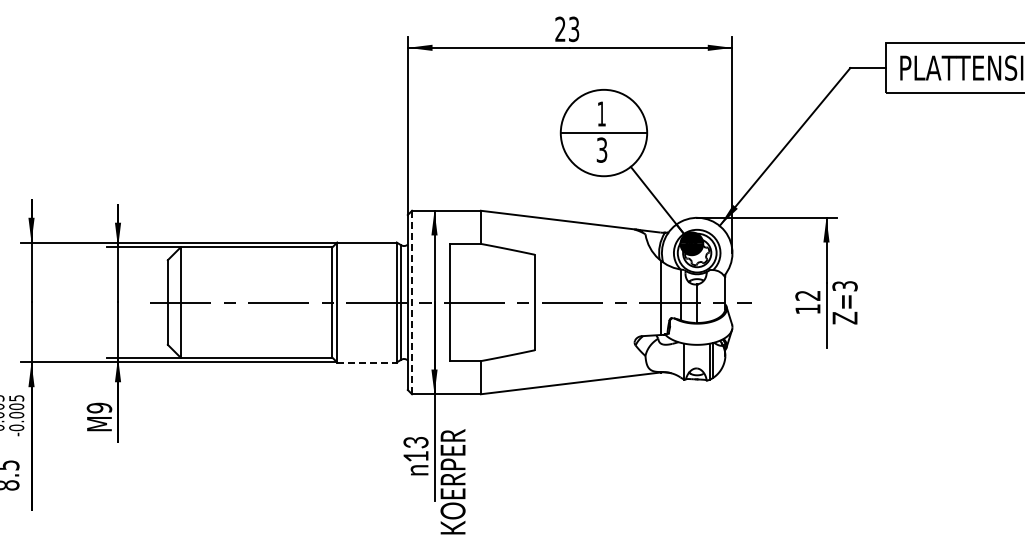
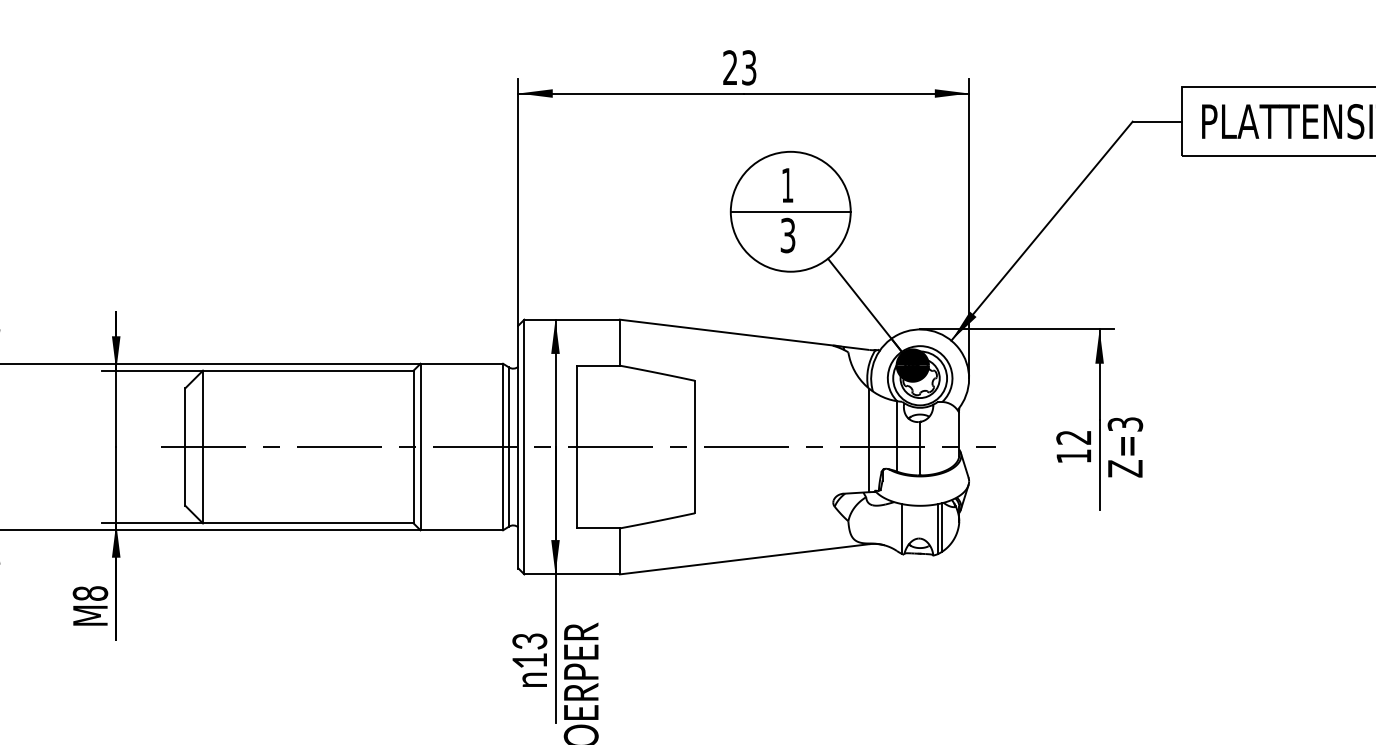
line: (412, 302) -> (524, 447), dashed -> solid
line: (367, 362) -> (462, 530), dashed -> solid
text: (99, 407) -> (90, 592), M9 -> M8

